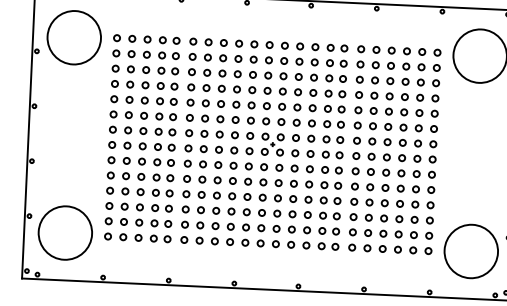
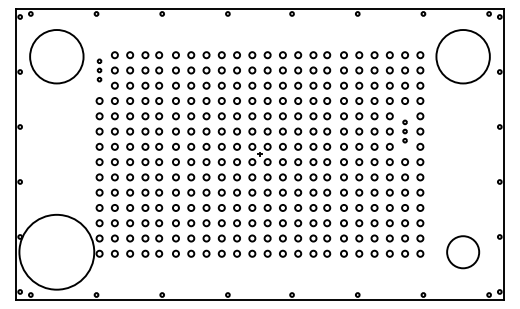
part: (116, 53) -> (99, 70), size x0.6
part: (418, 128) -> (404, 131), size x0.6
circle: (65, 232) -> (56, 251), size x1.4
circle: (470, 250) -> (462, 251), size x0.6

